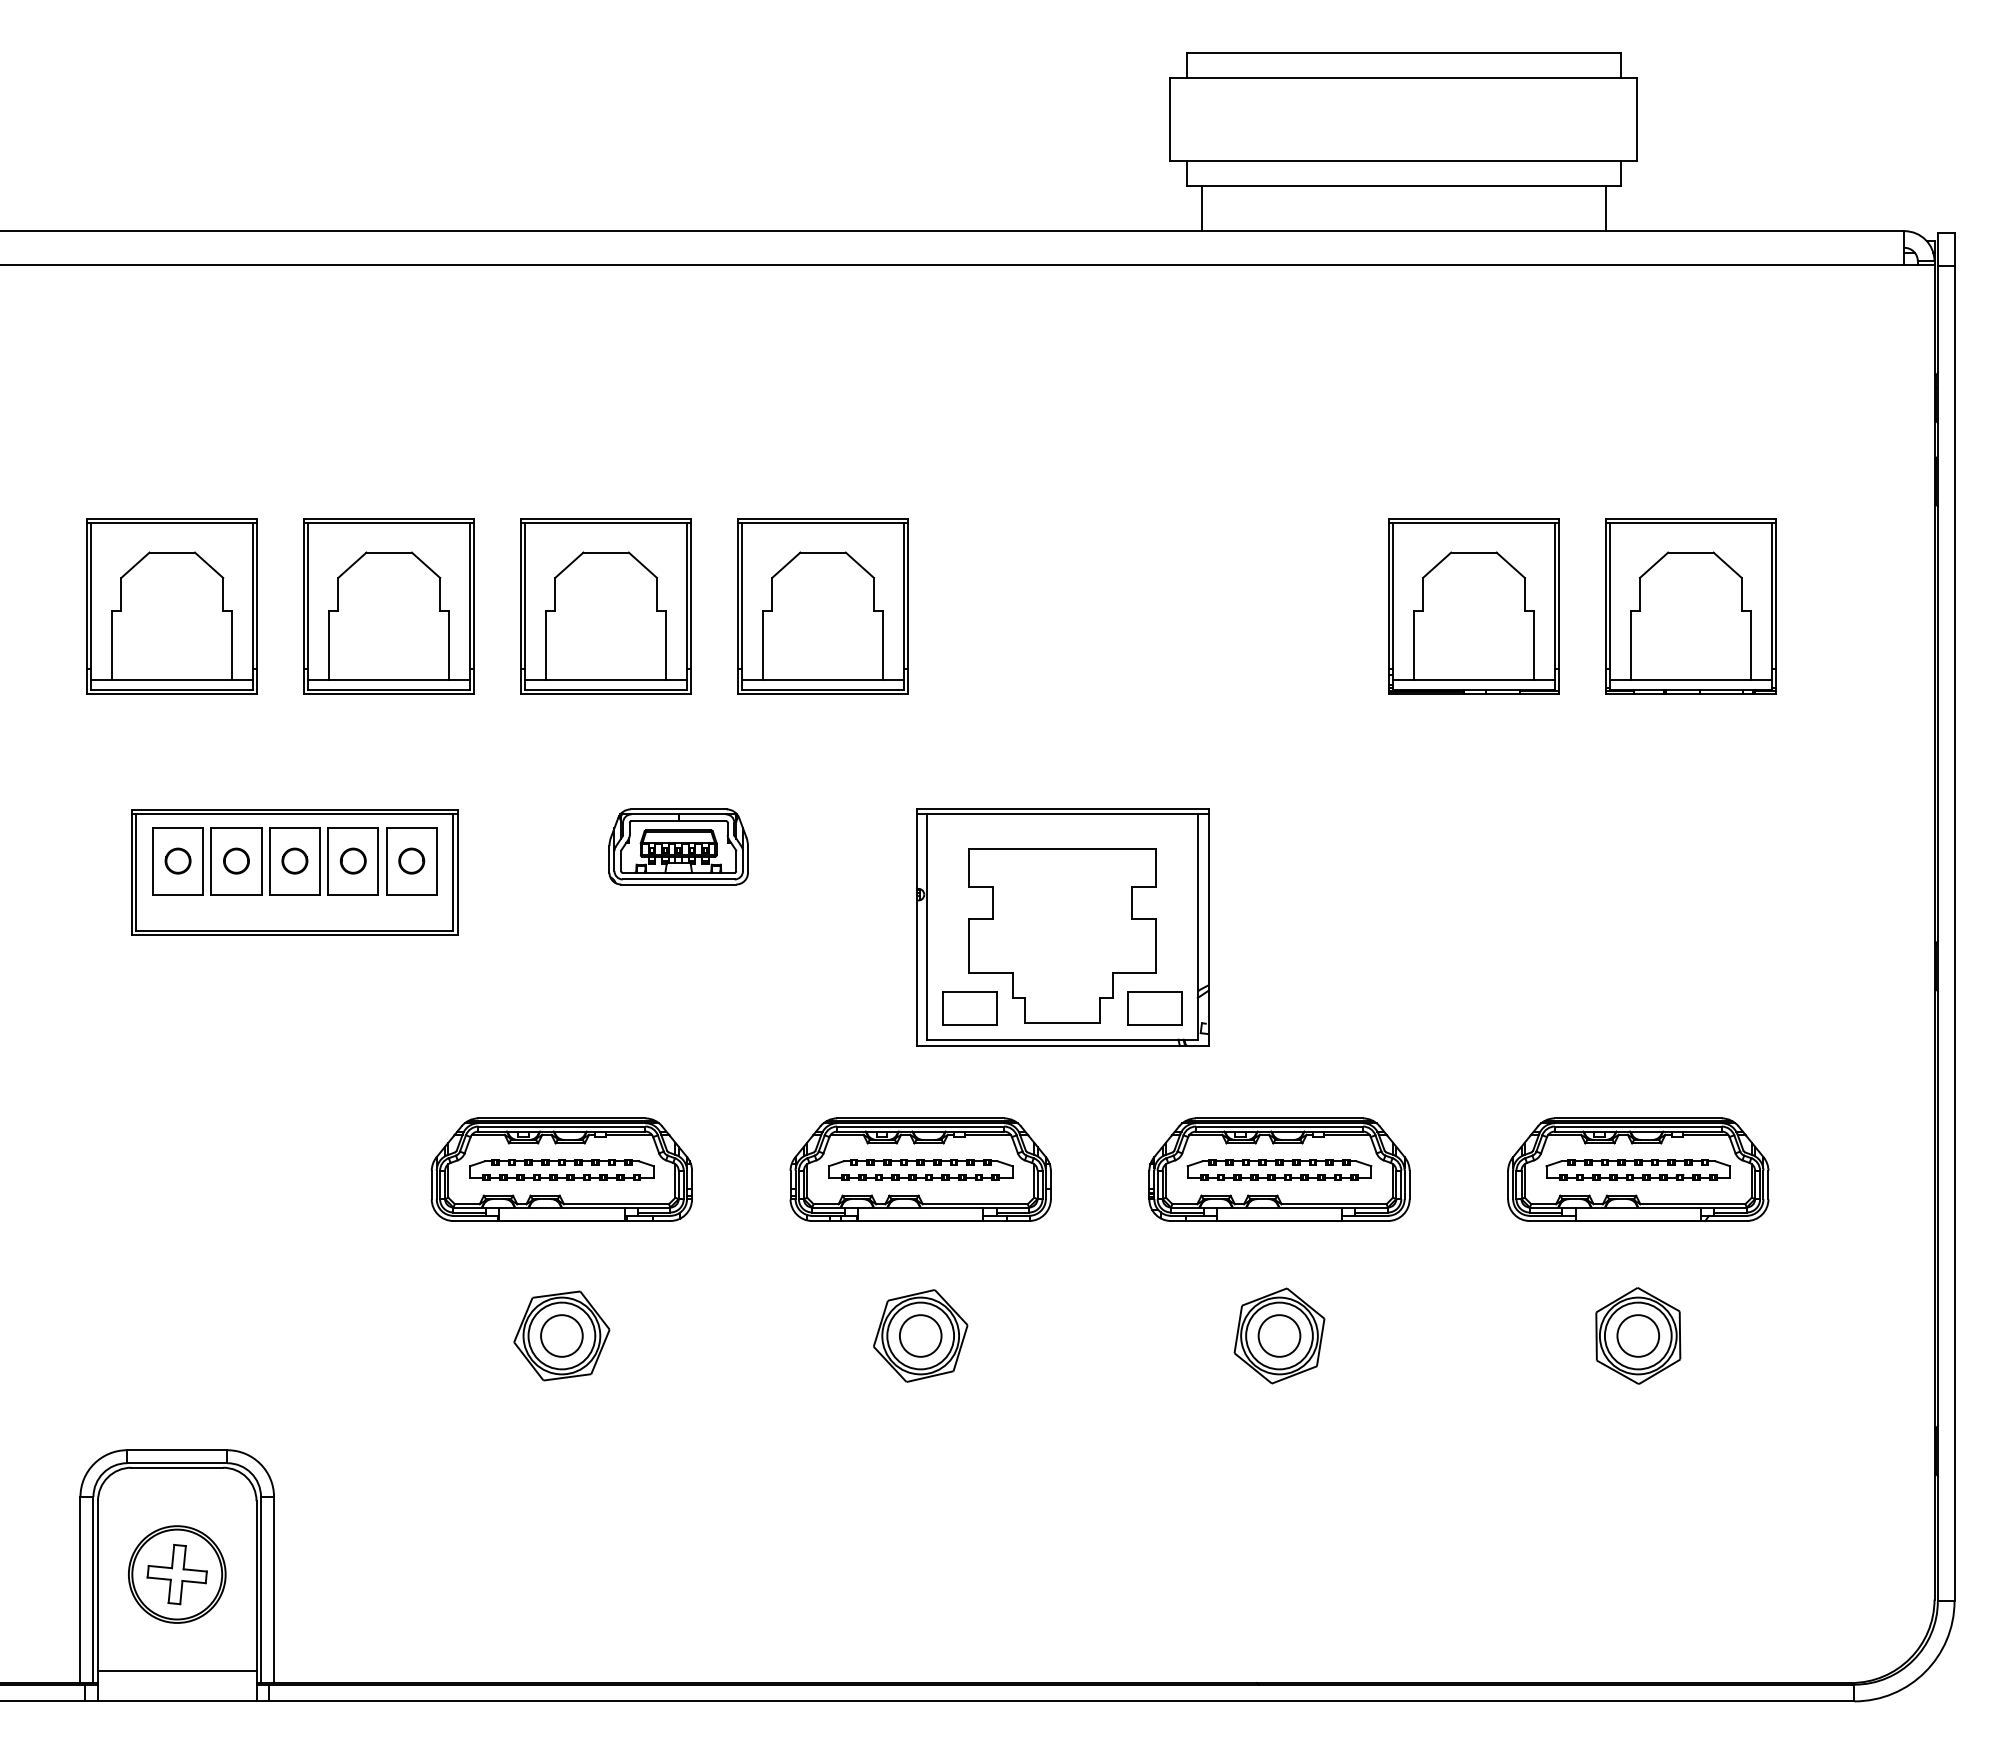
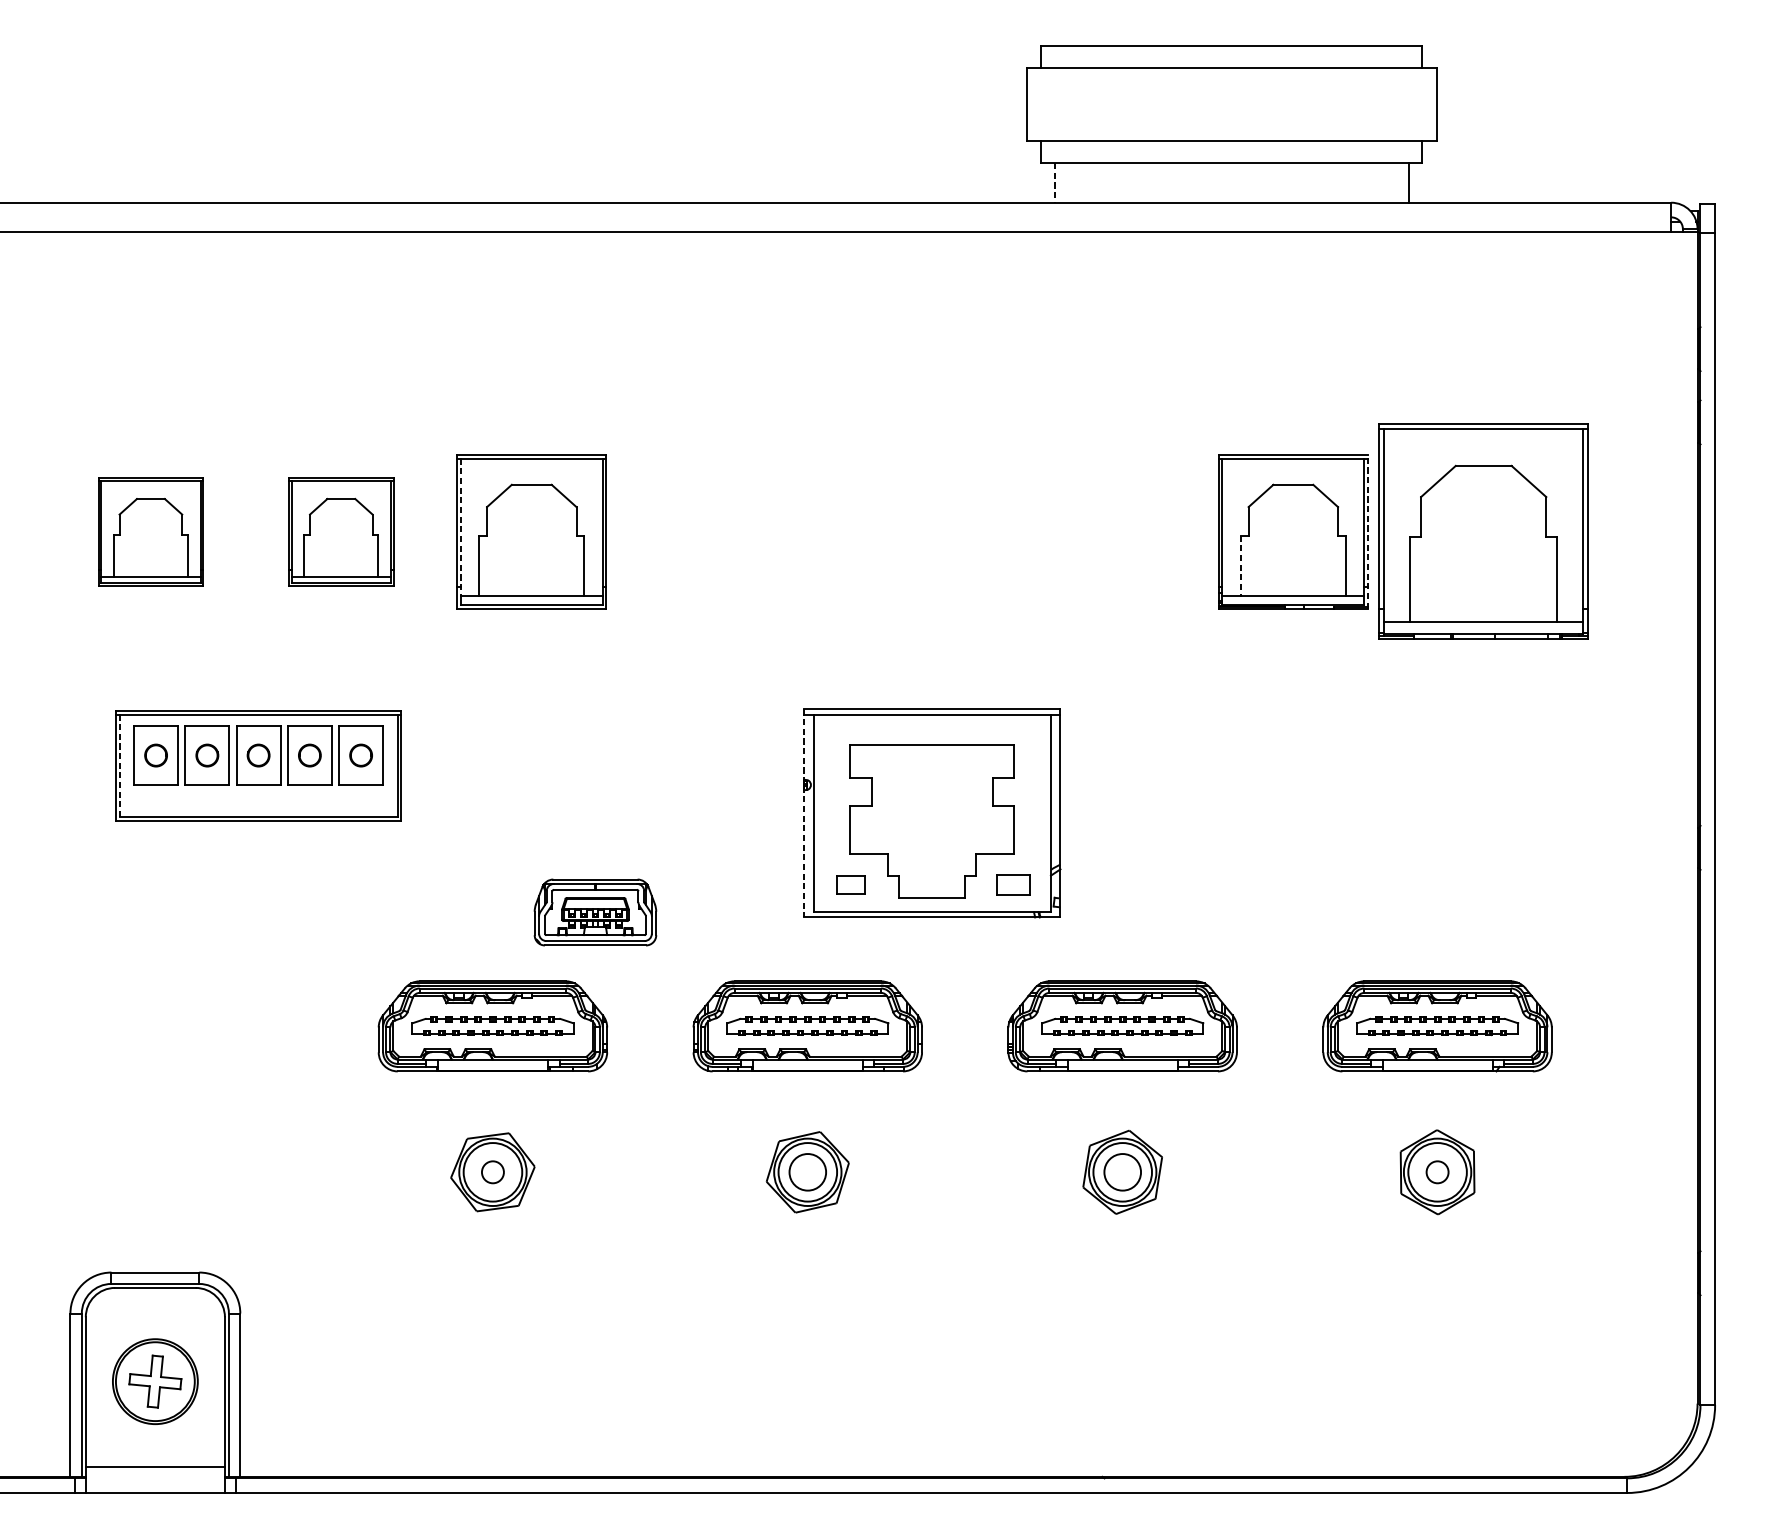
line: (1201, 208) -> (1054, 182), solid -> dashed
line: (525, 601) -> (460, 527), solid -> dashed
part: (171, 606) -> (150, 532), size x0.7
part: (388, 606) -> (340, 532), size x0.7
part: (822, 606) -> (721, 532), removed
line: (1559, 606) -> (1368, 532), solid -> dashed
part: (1690, 606) -> (1483, 532), size x1.4
line: (1413, 645) -> (1240, 566), solid -> dashed
part: (678, 846) -> (595, 912), moved
line: (136, 872) -> (119, 765), solid -> dashed
line: (916, 927) -> (804, 813), solid -> dashed
part: (969, 1008) -> (850, 884), size x0.6
part: (1154, 1008) -> (1013, 884), size x0.7
circle: (561, 1335) -> (492, 1171), size x0.6
circle: (1638, 1335) -> (1437, 1171), size x0.6

